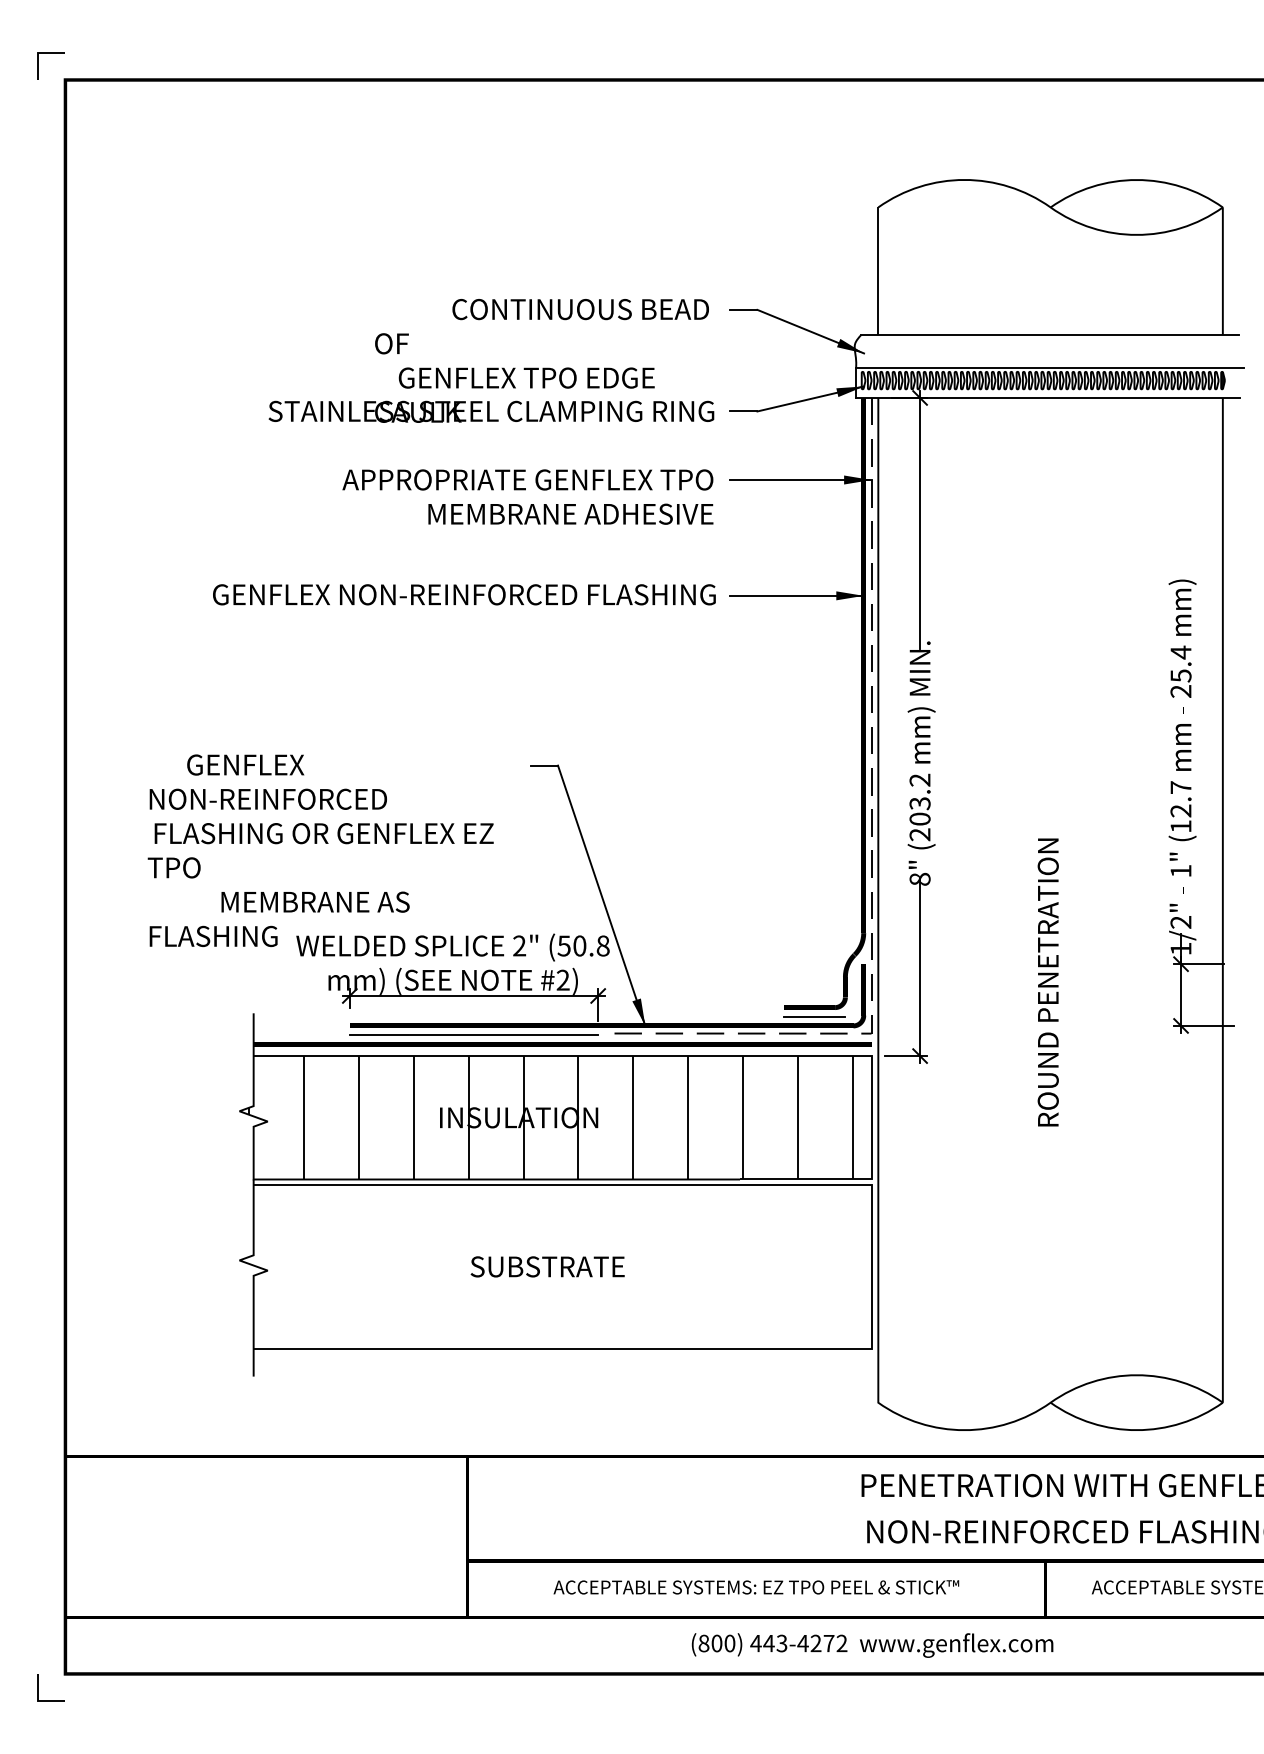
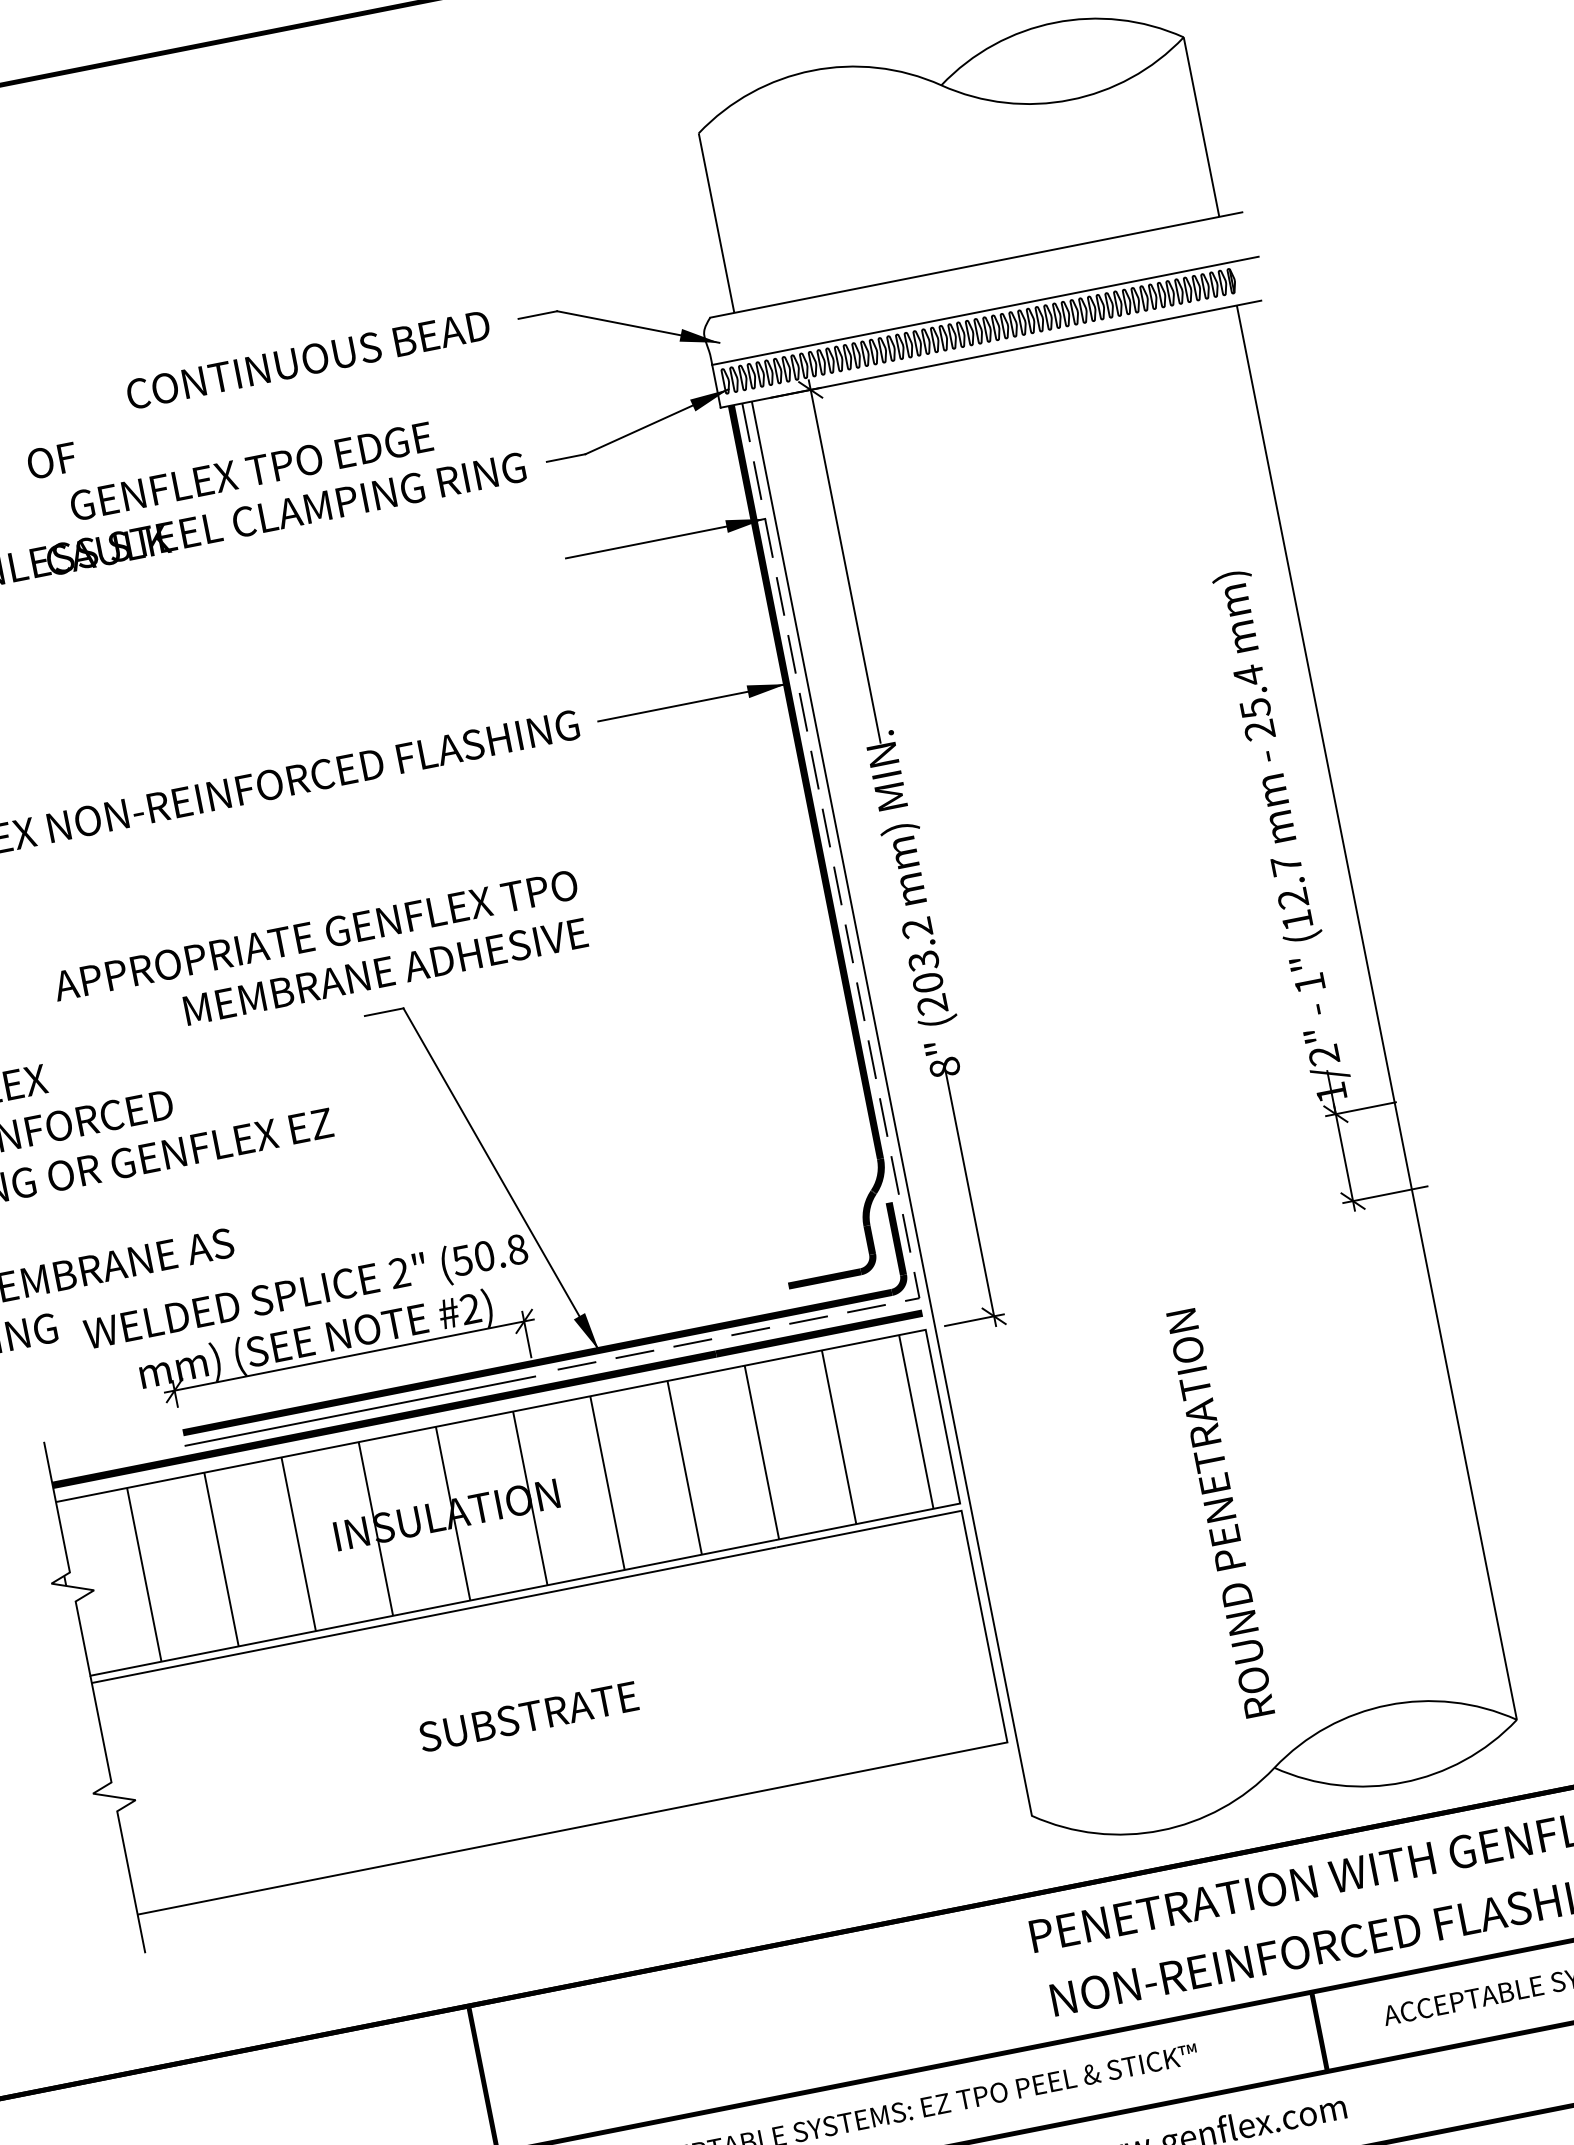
text: (527, 496) -> (319, 958), moved
text: (1047, 982) -> (1219, 1513), moved
line: (814, 1016) -> (834, 1290), removed

